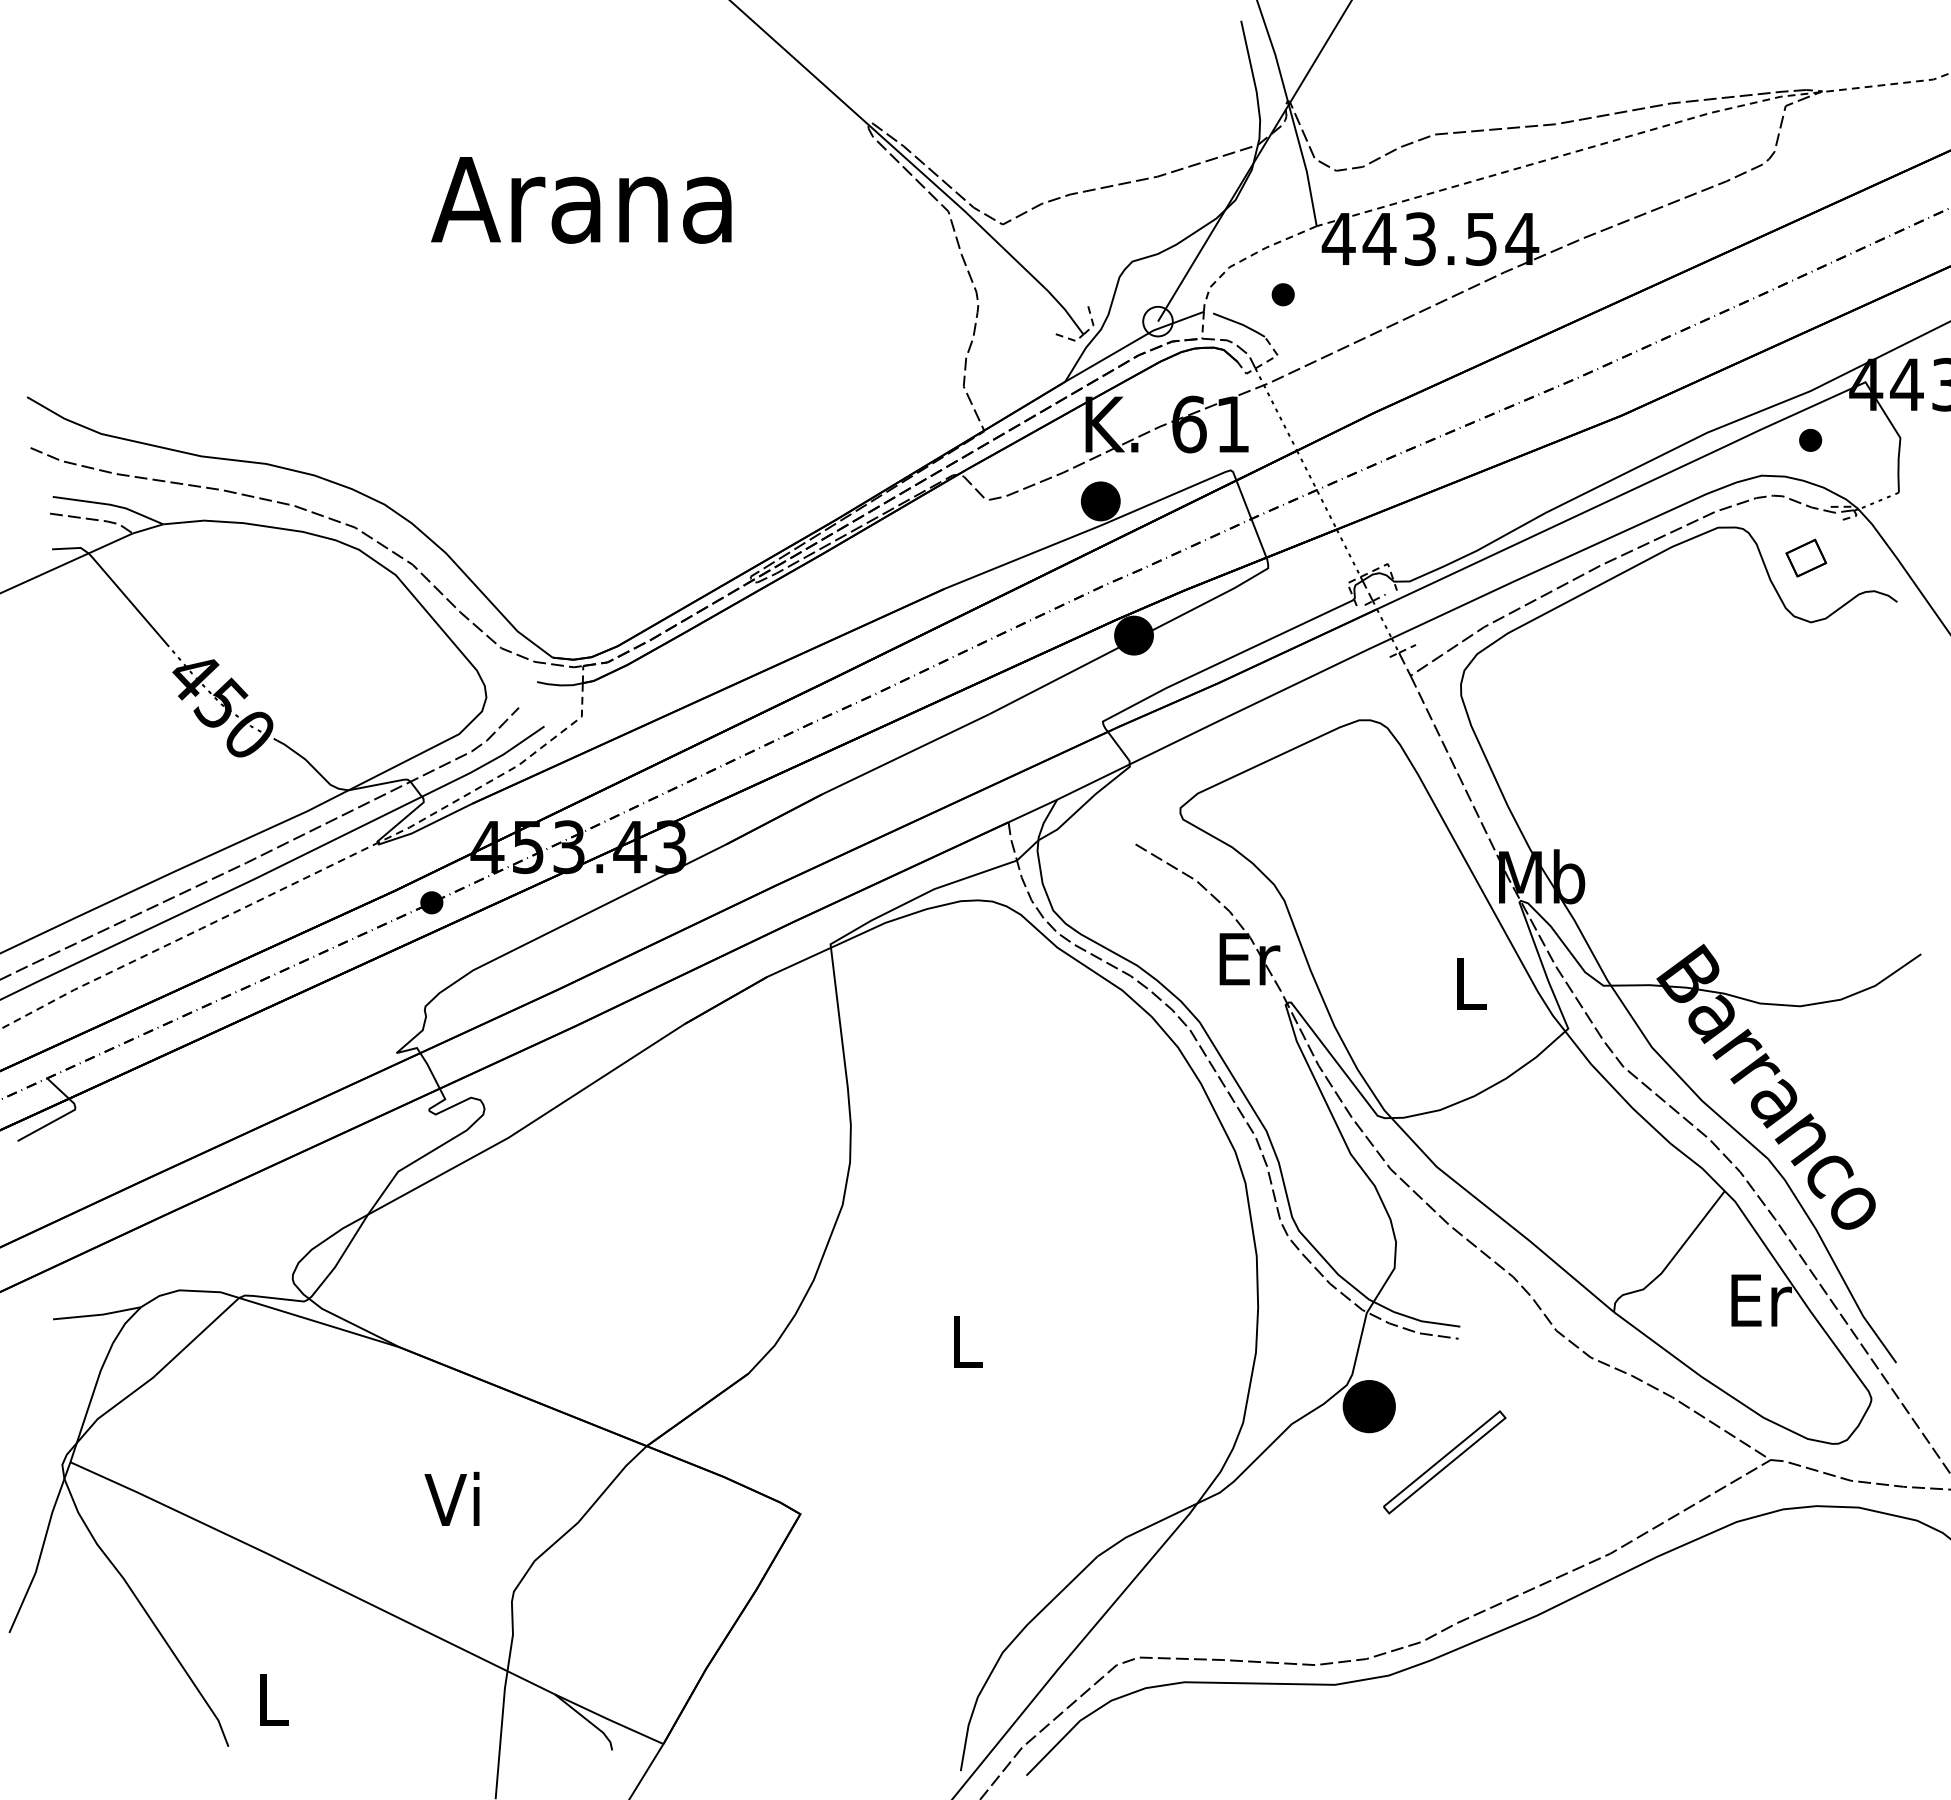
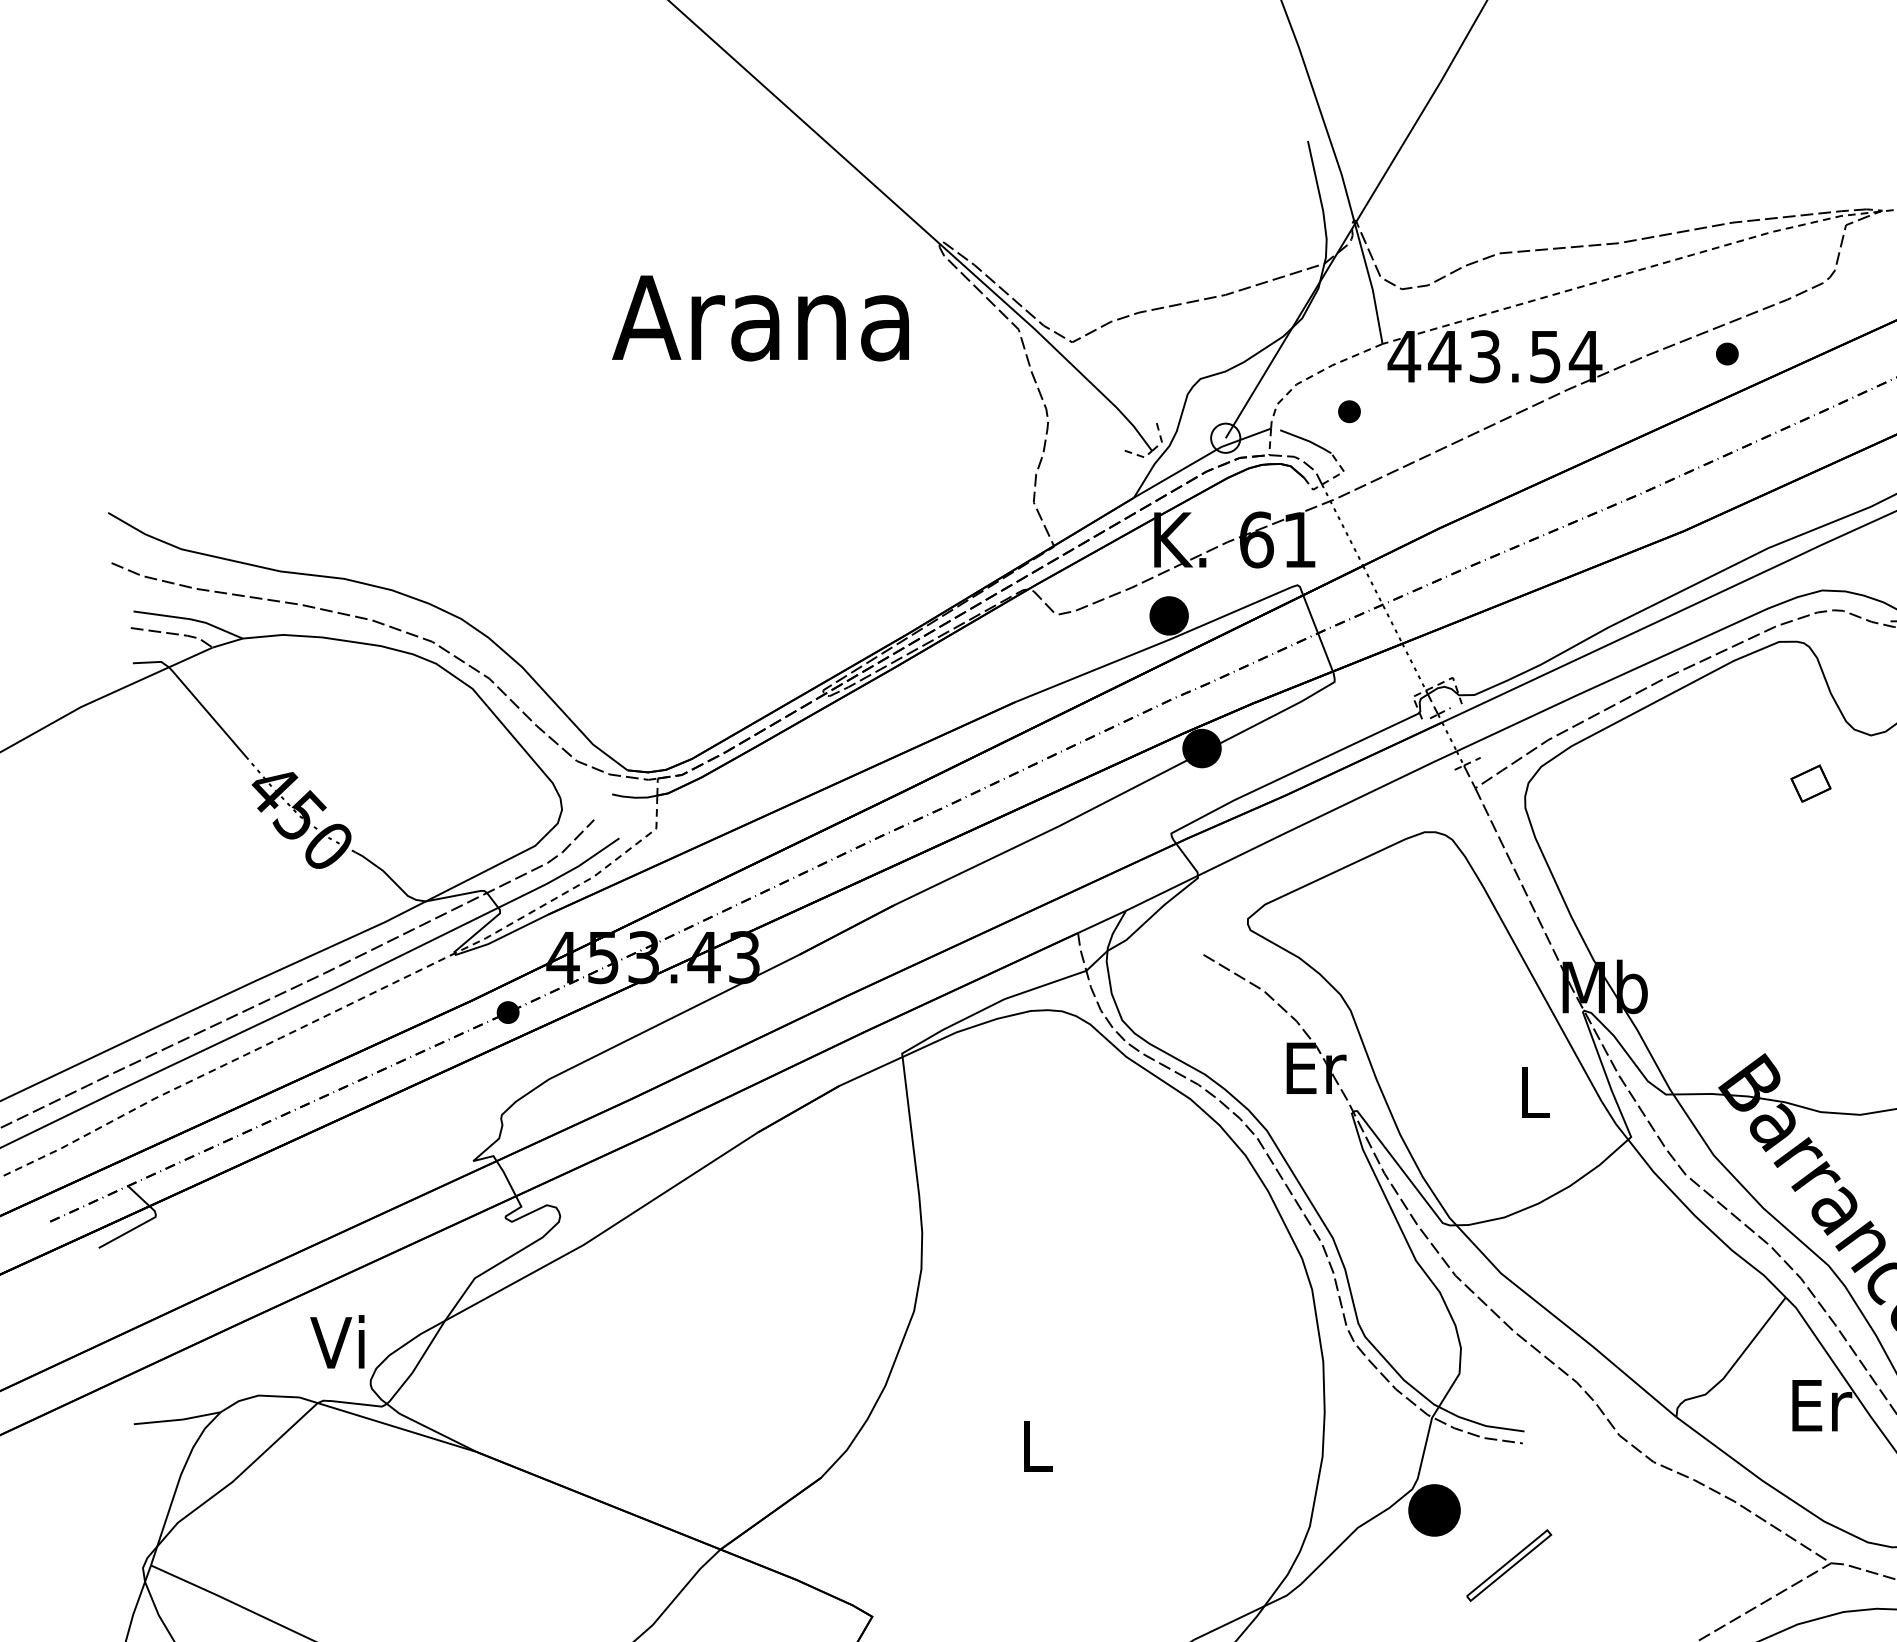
text: (581, 200) -> (760, 318), moved
part: (1810, 440) -> (1727, 354), moved
part: (1806, 557) -> (1811, 783), moved
part: (1444, 1462) -> (1508, 1565), size x0.7
text: (451, 1498) -> (336, 1341), moved

